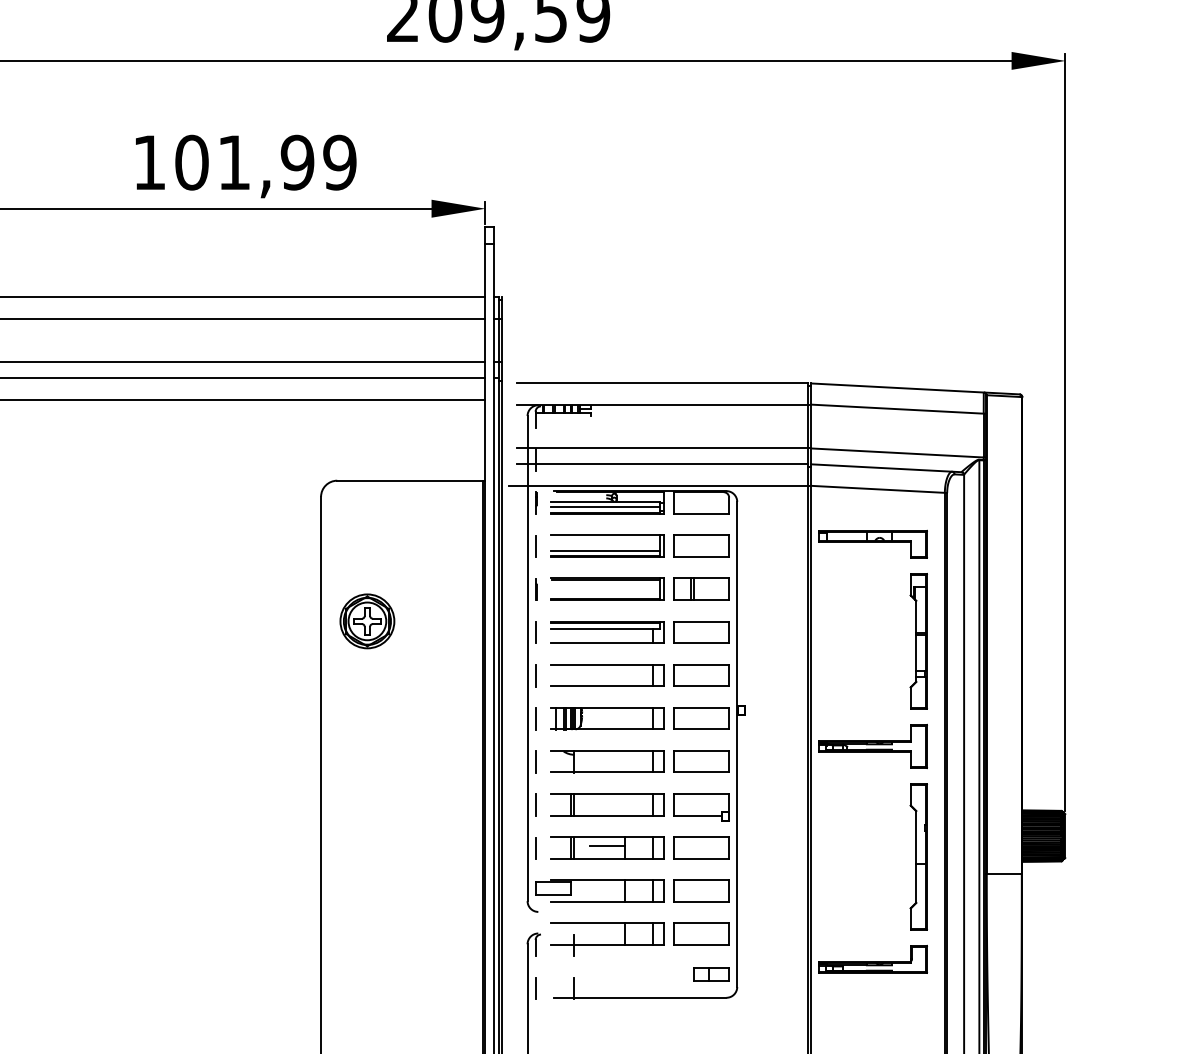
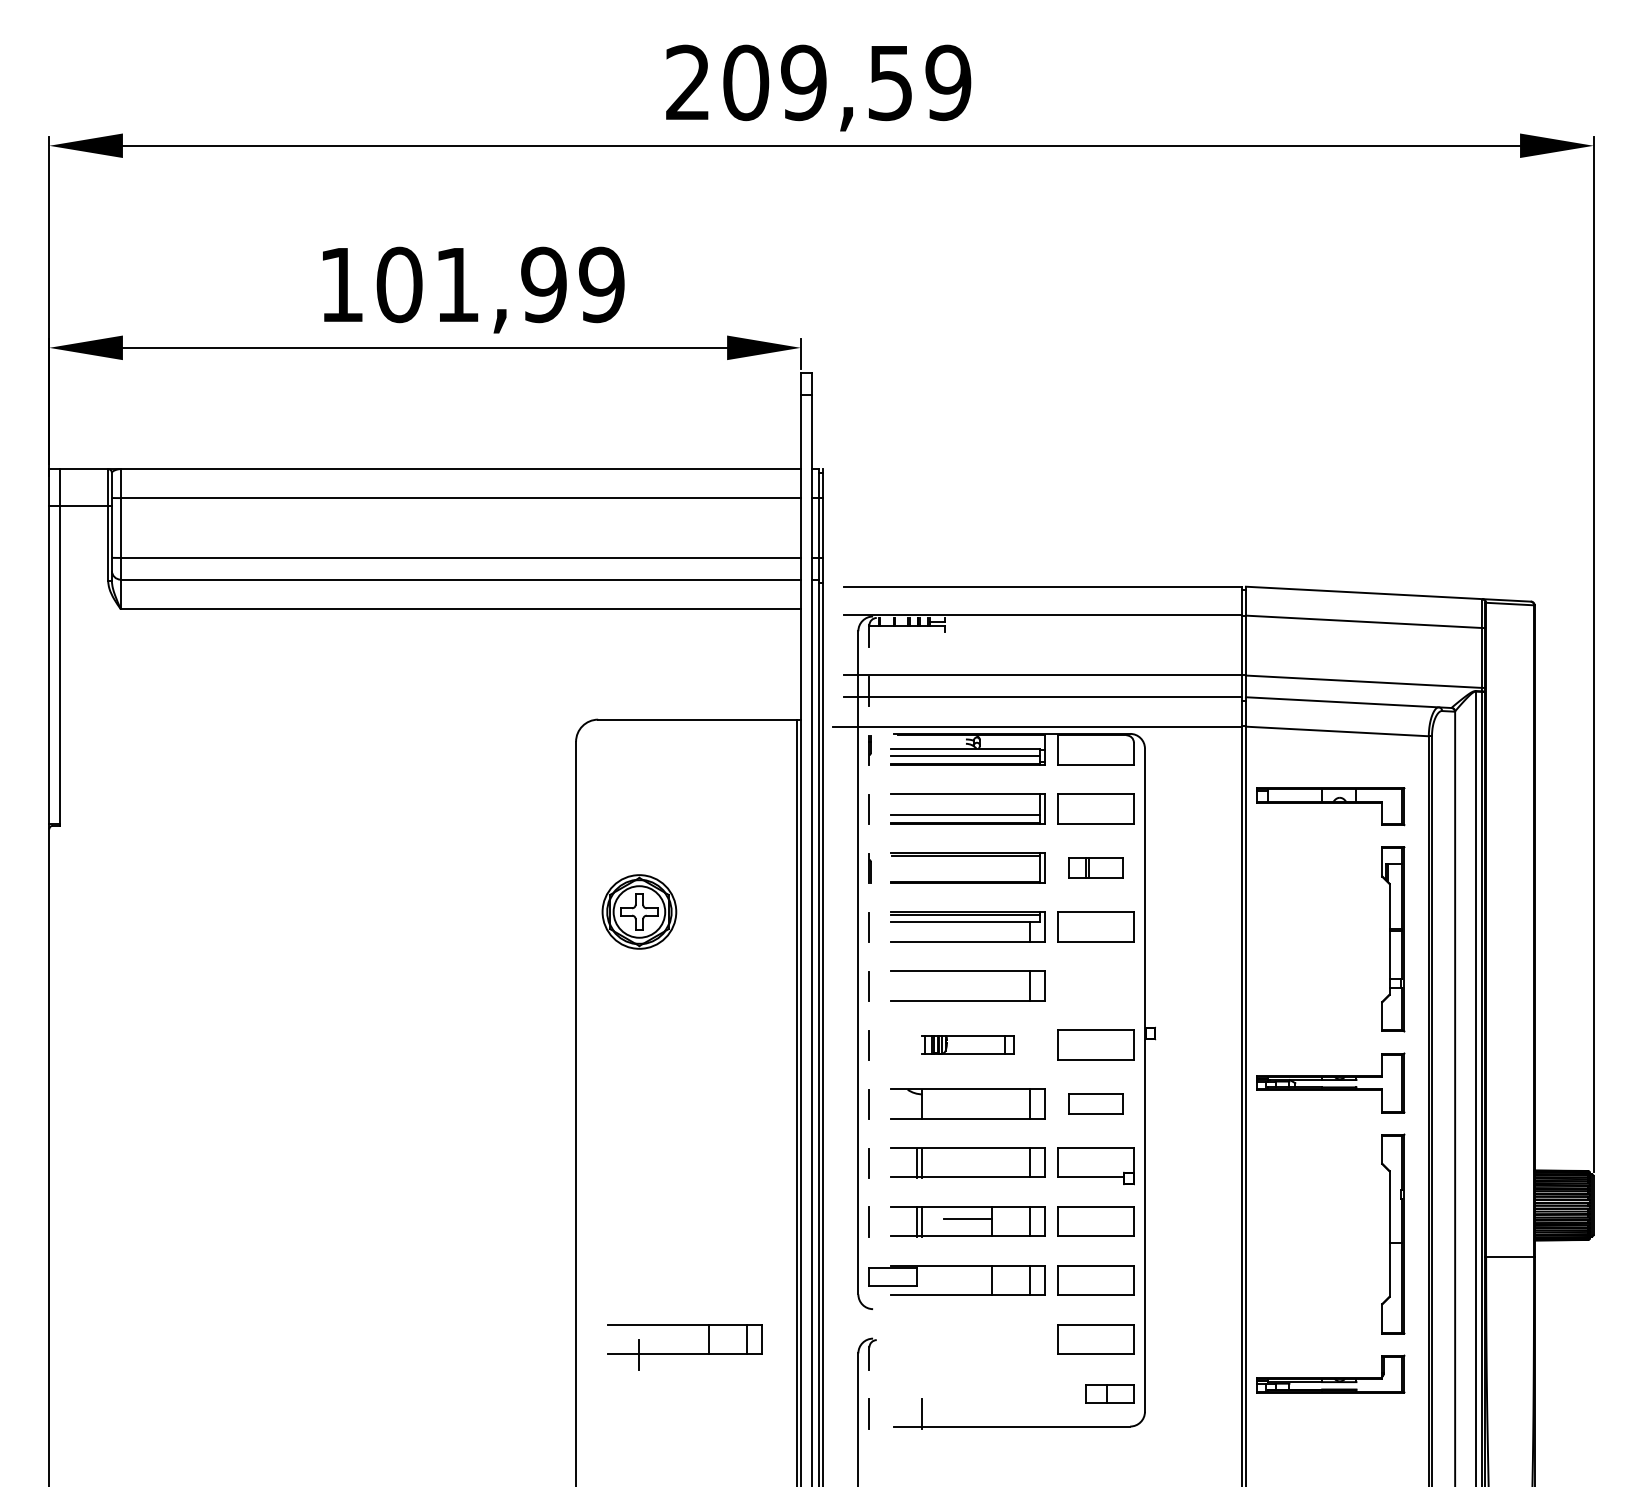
part: (701, 588) -> (1095, 867), size x0.7
part: (701, 675) -> (1095, 985), removed
part: (607, 718) -> (967, 1044), size x0.6
part: (701, 761) -> (1095, 1103), size x0.7
part: (607, 939) -> (684, 1347), moved

